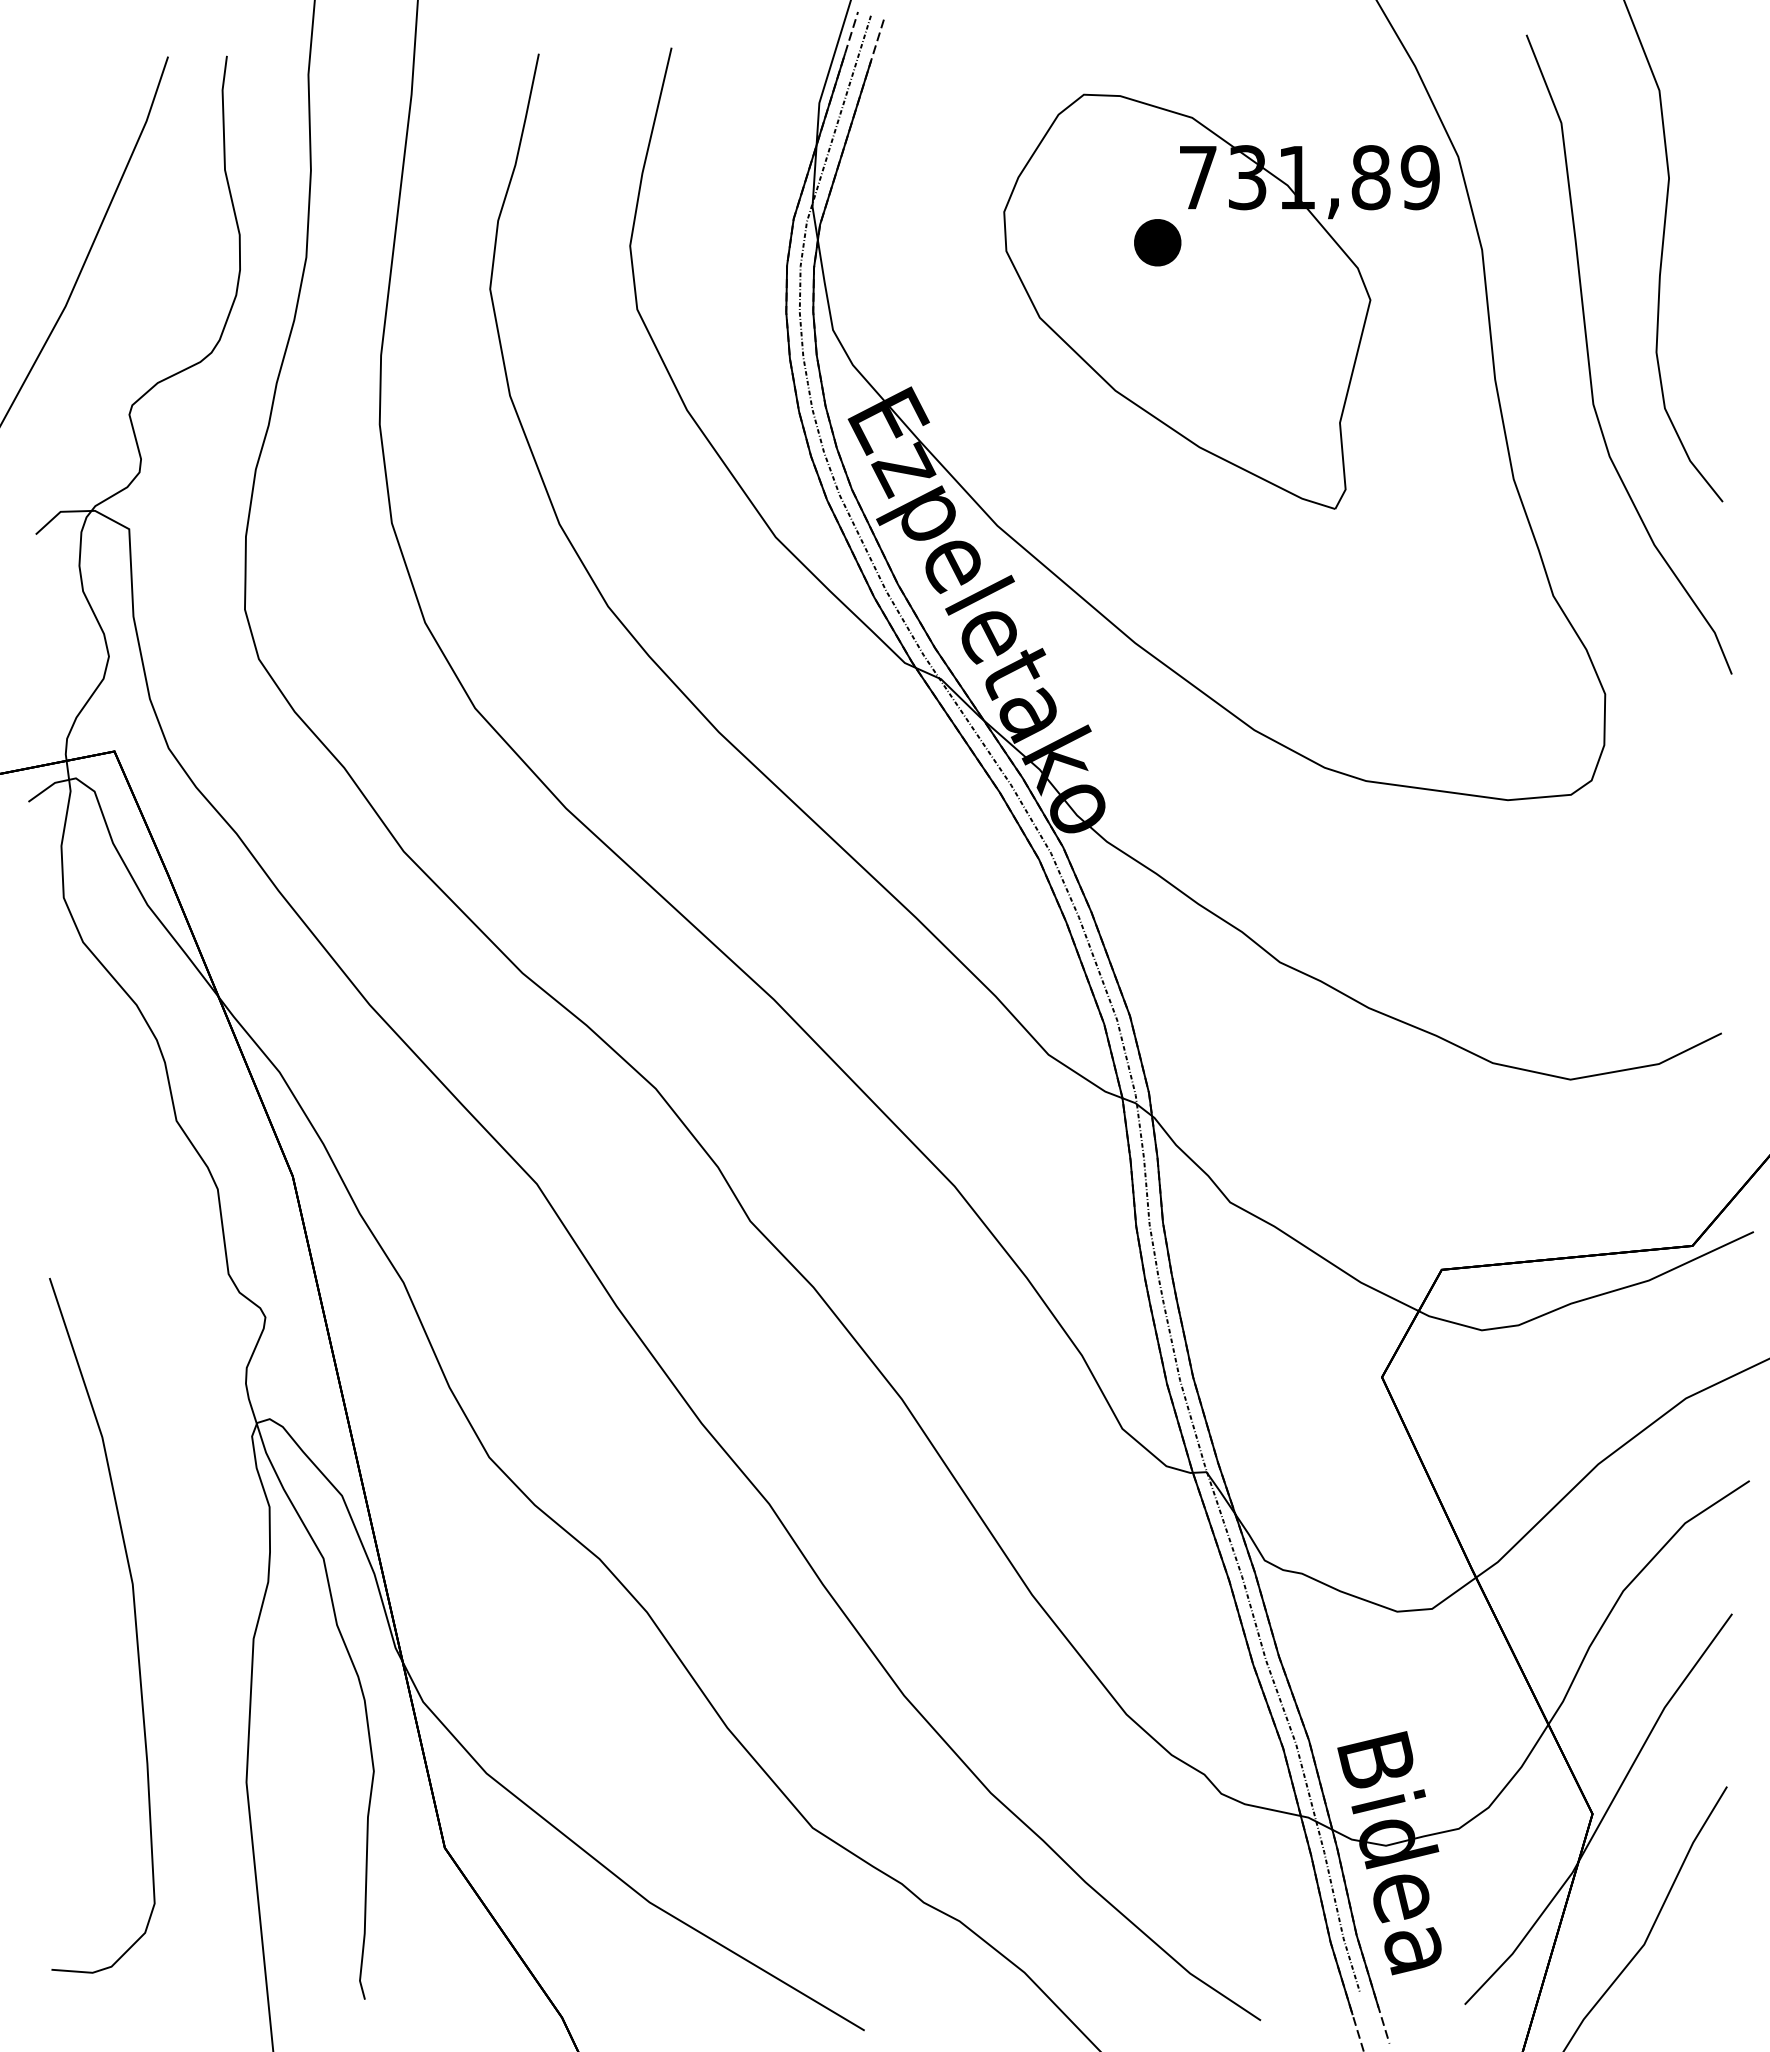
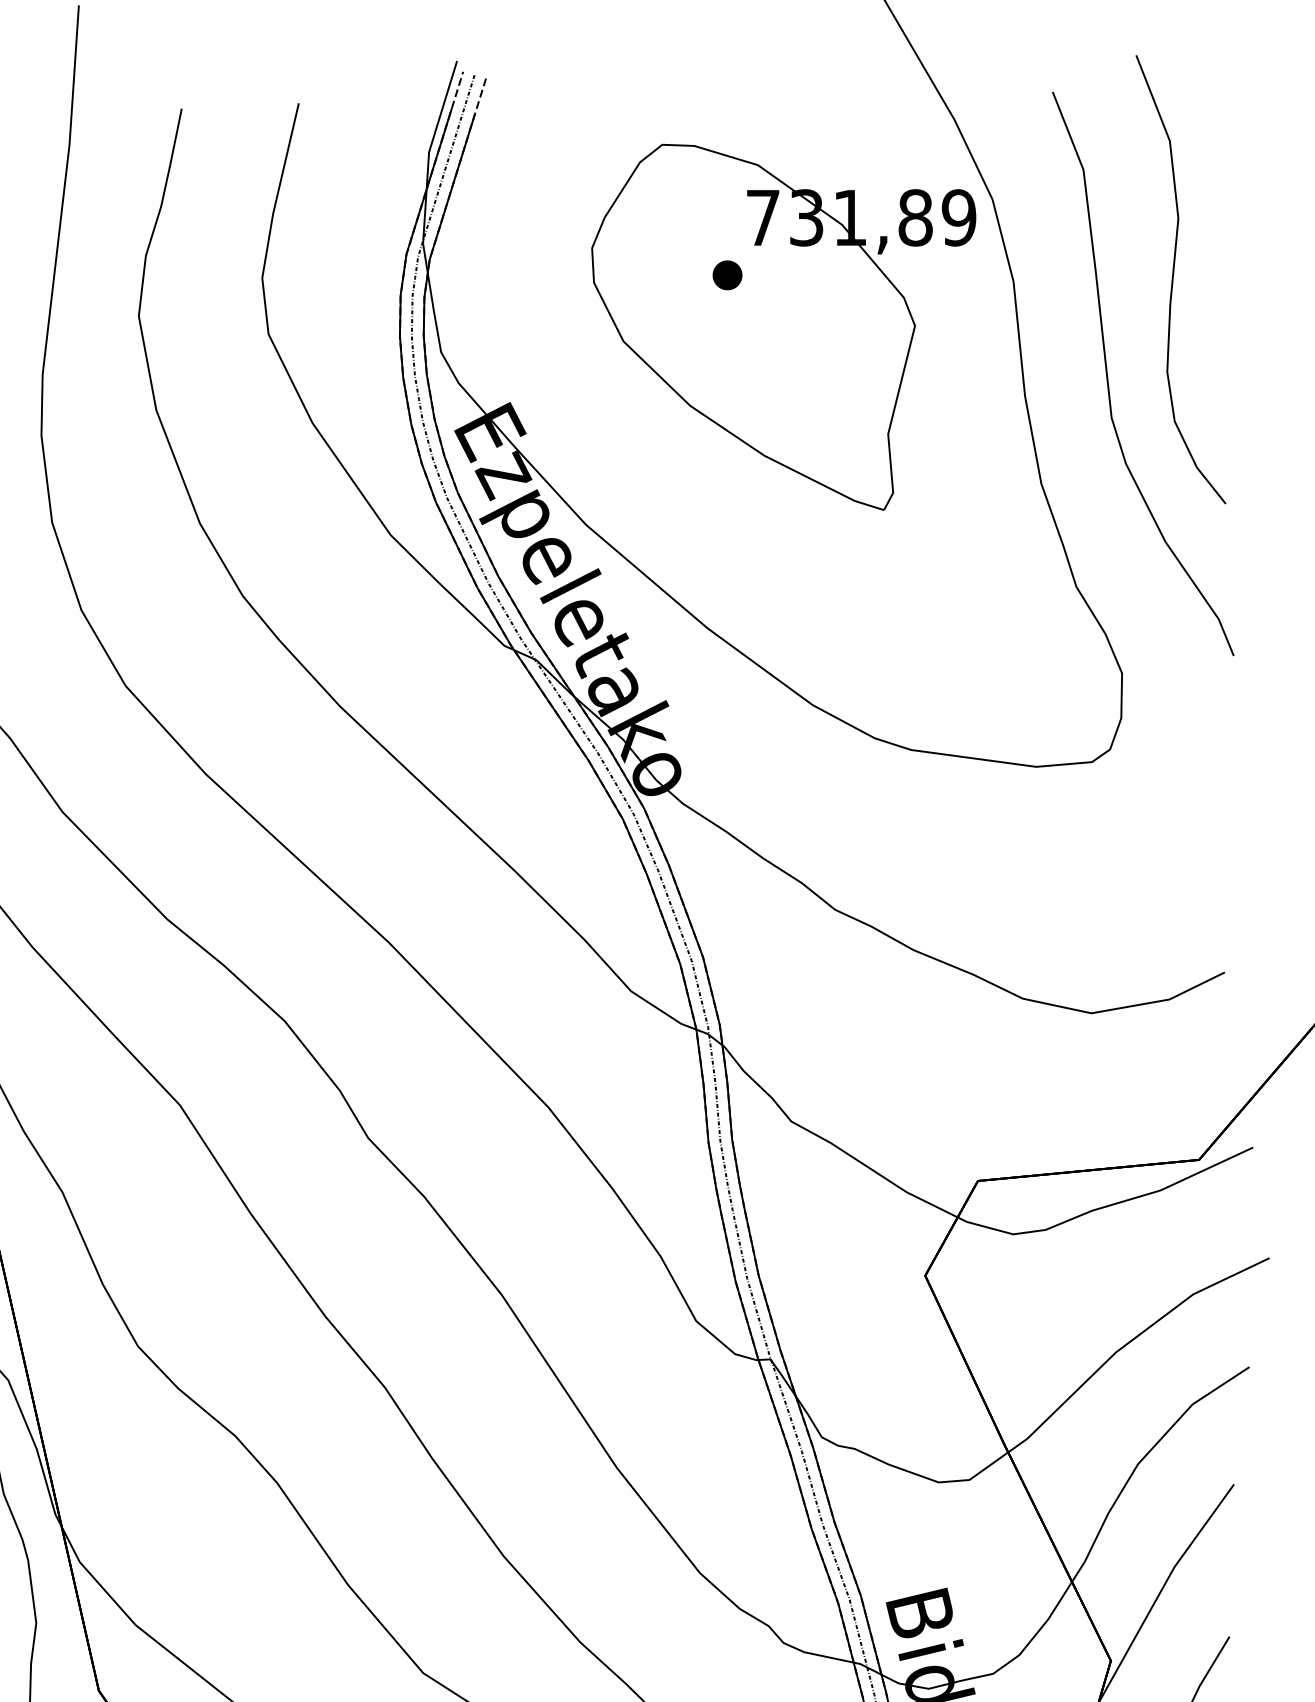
part: (1157, 242) -> (727, 275), size x0.71

